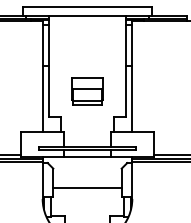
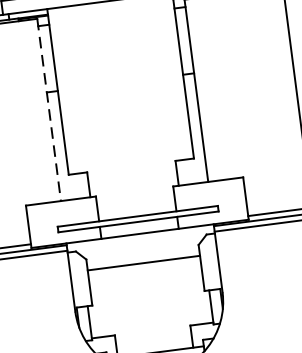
line: (42, 76) -> (48, 110), solid -> dashed
part: (87, 91) -> (126, 125), removed
line: (87, 188) -> (143, 263), moved

